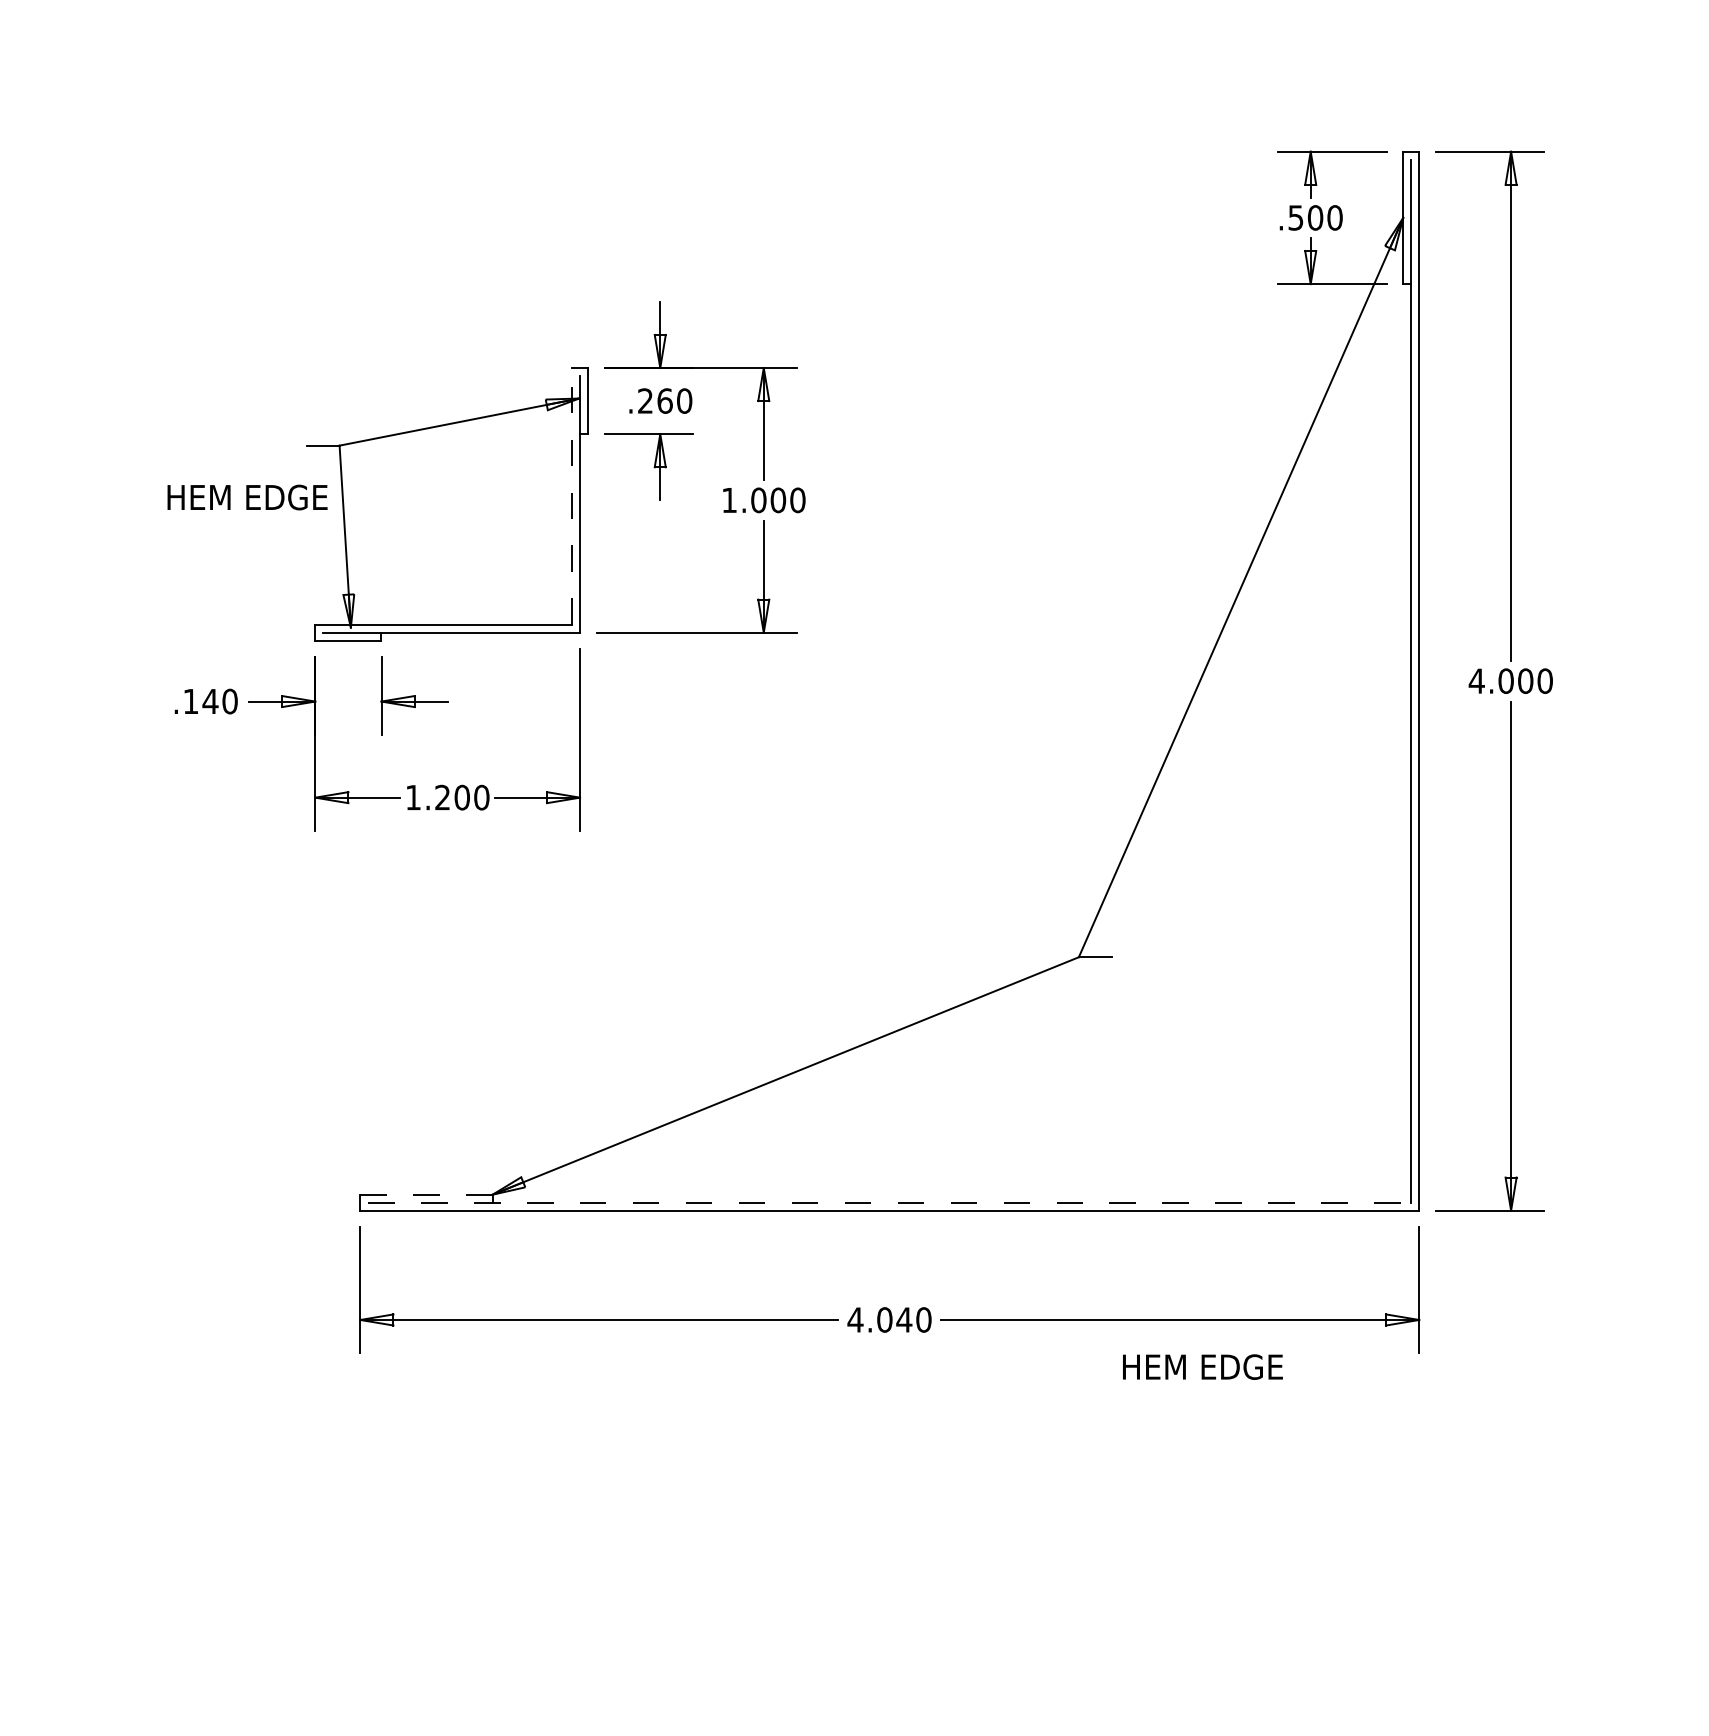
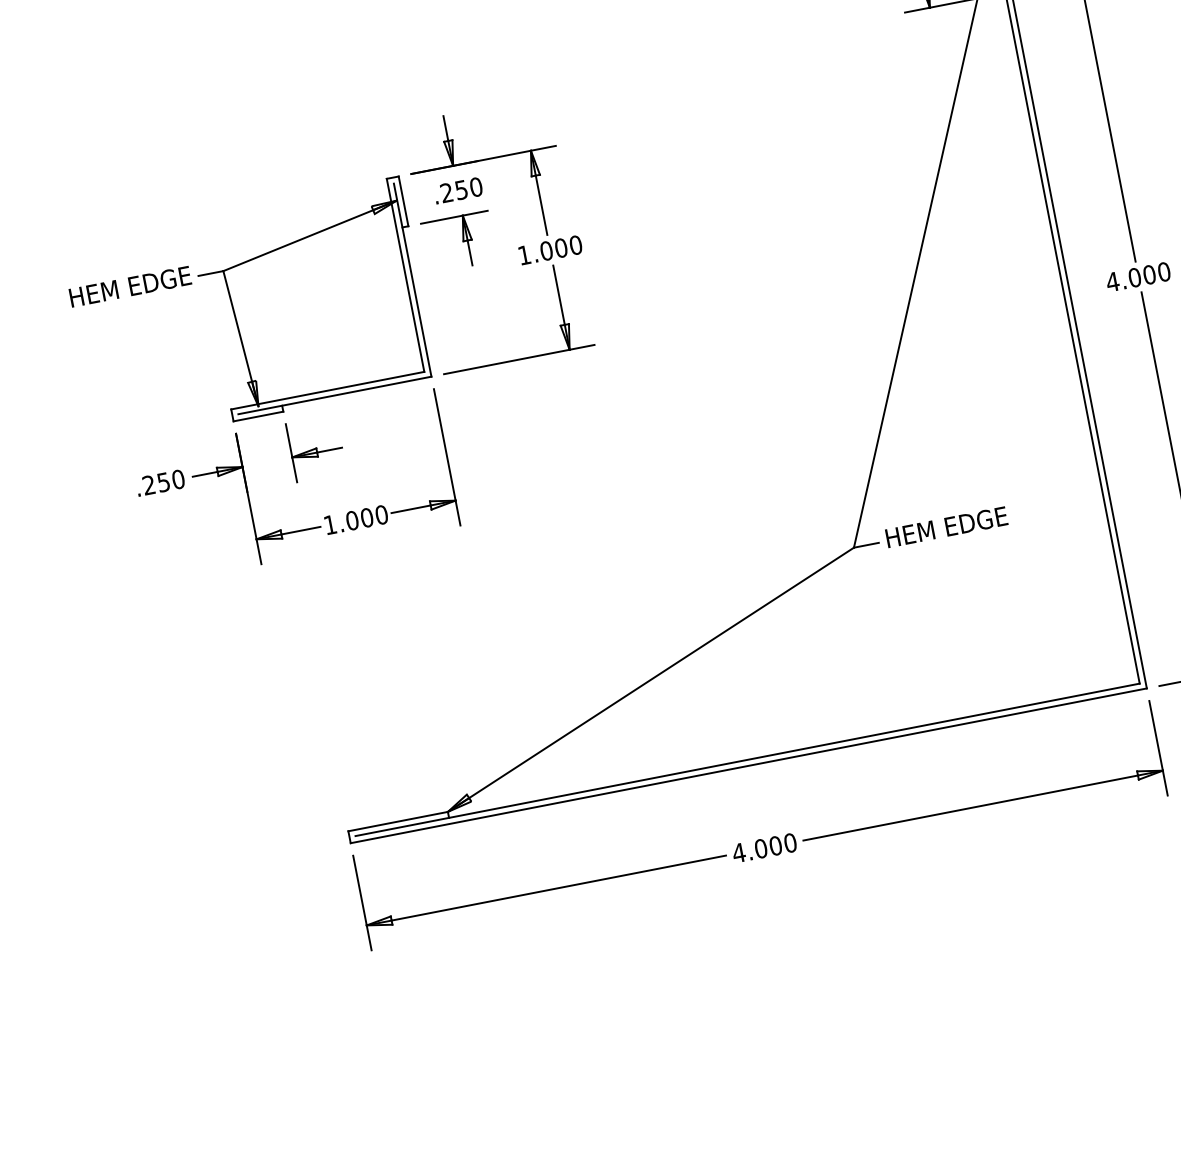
text: (664, 400) -> (461, 189), .260 -> .250
line: (572, 495) -> (405, 274), dashed -> solid
text: (247, 497) -> (130, 286), moved
text: (200, 701) -> (156, 483), .140 -> .250
text: (442, 797) -> (352, 520), 1.200 -> 1.000
line: (426, 1194) -> (398, 821), dashed -> solid
line: (889, 1202) -> (747, 759), dashed -> solid
text: (904, 1319) -> (775, 845), 4.040 -> 4.000
text: (1202, 1366) -> (946, 526), moved

